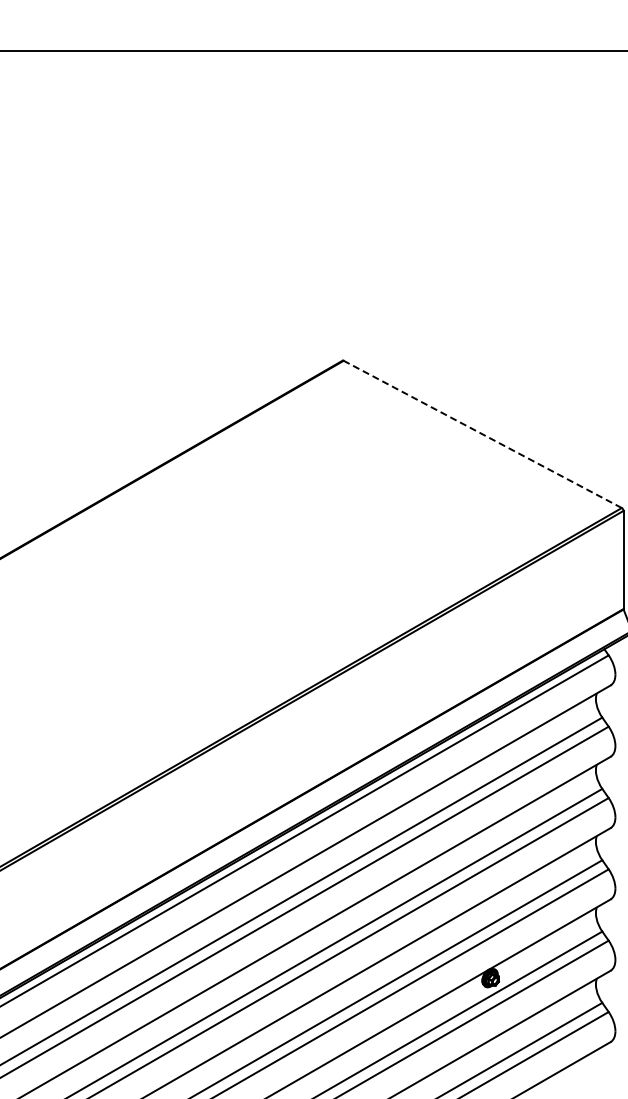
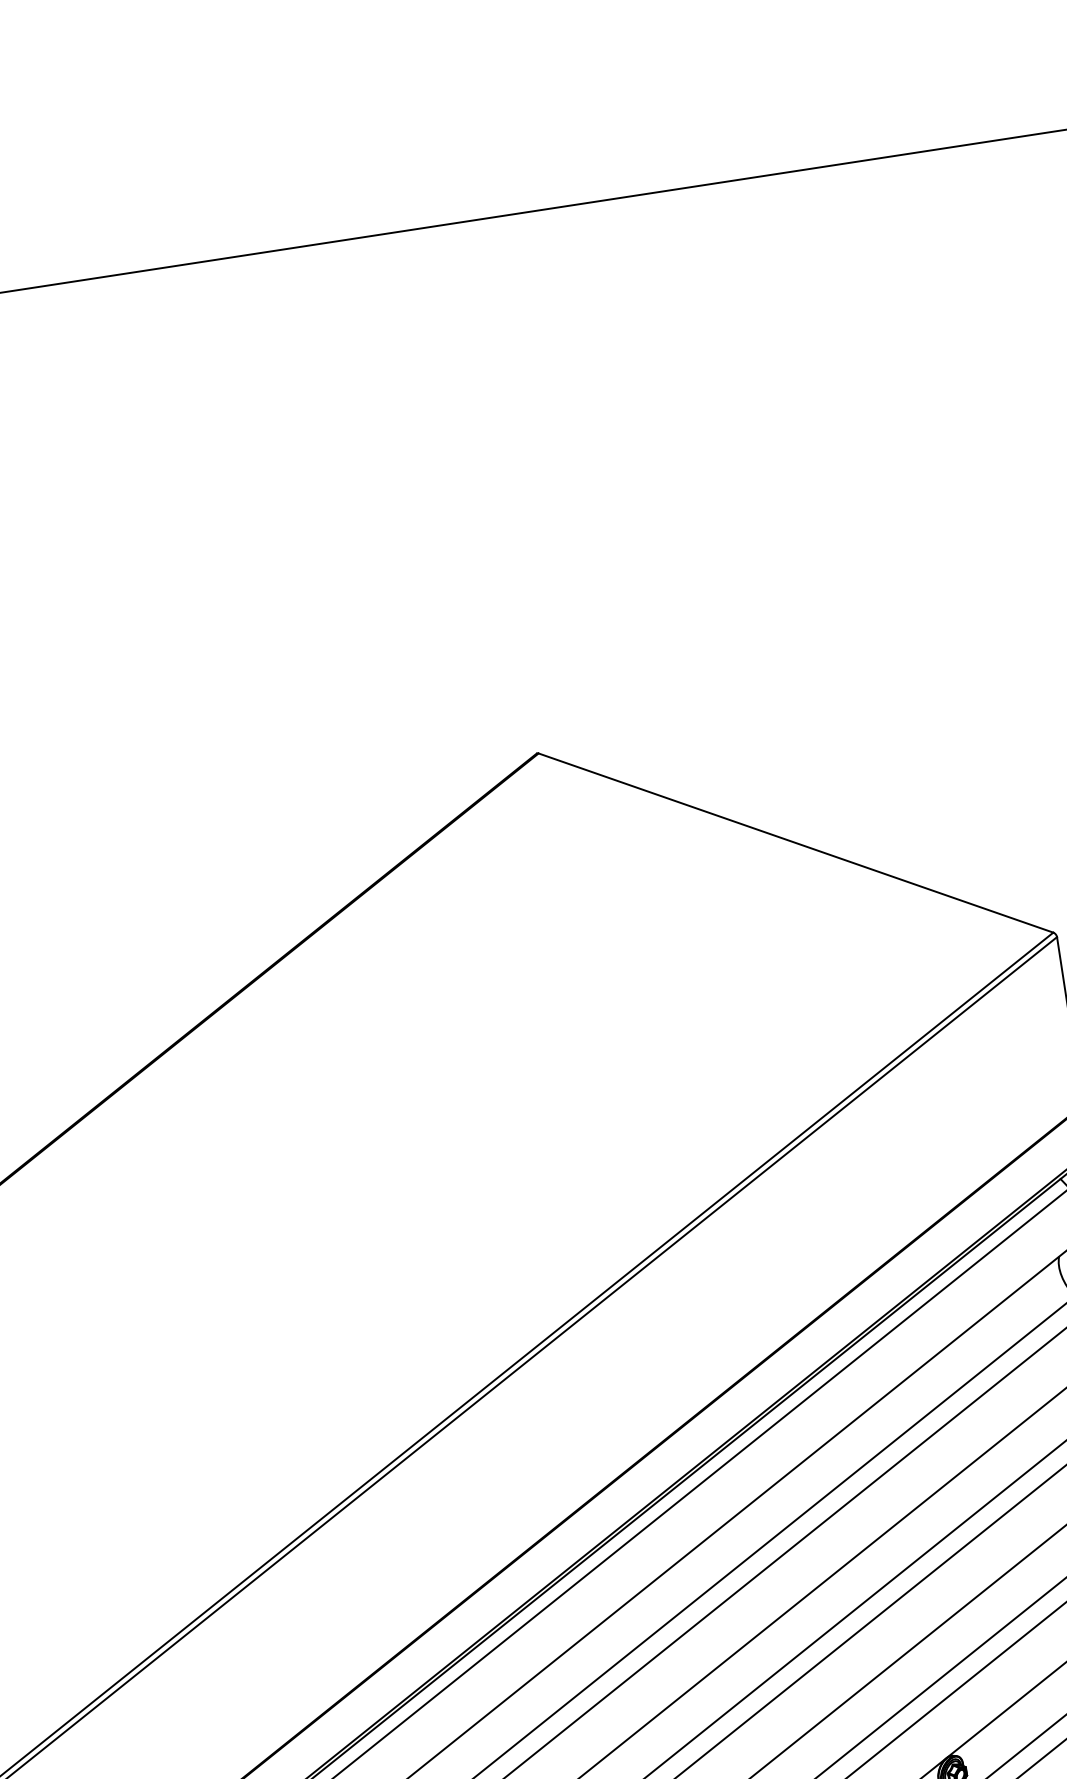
line: (482, 434) -> (795, 843), dashed -> solid

